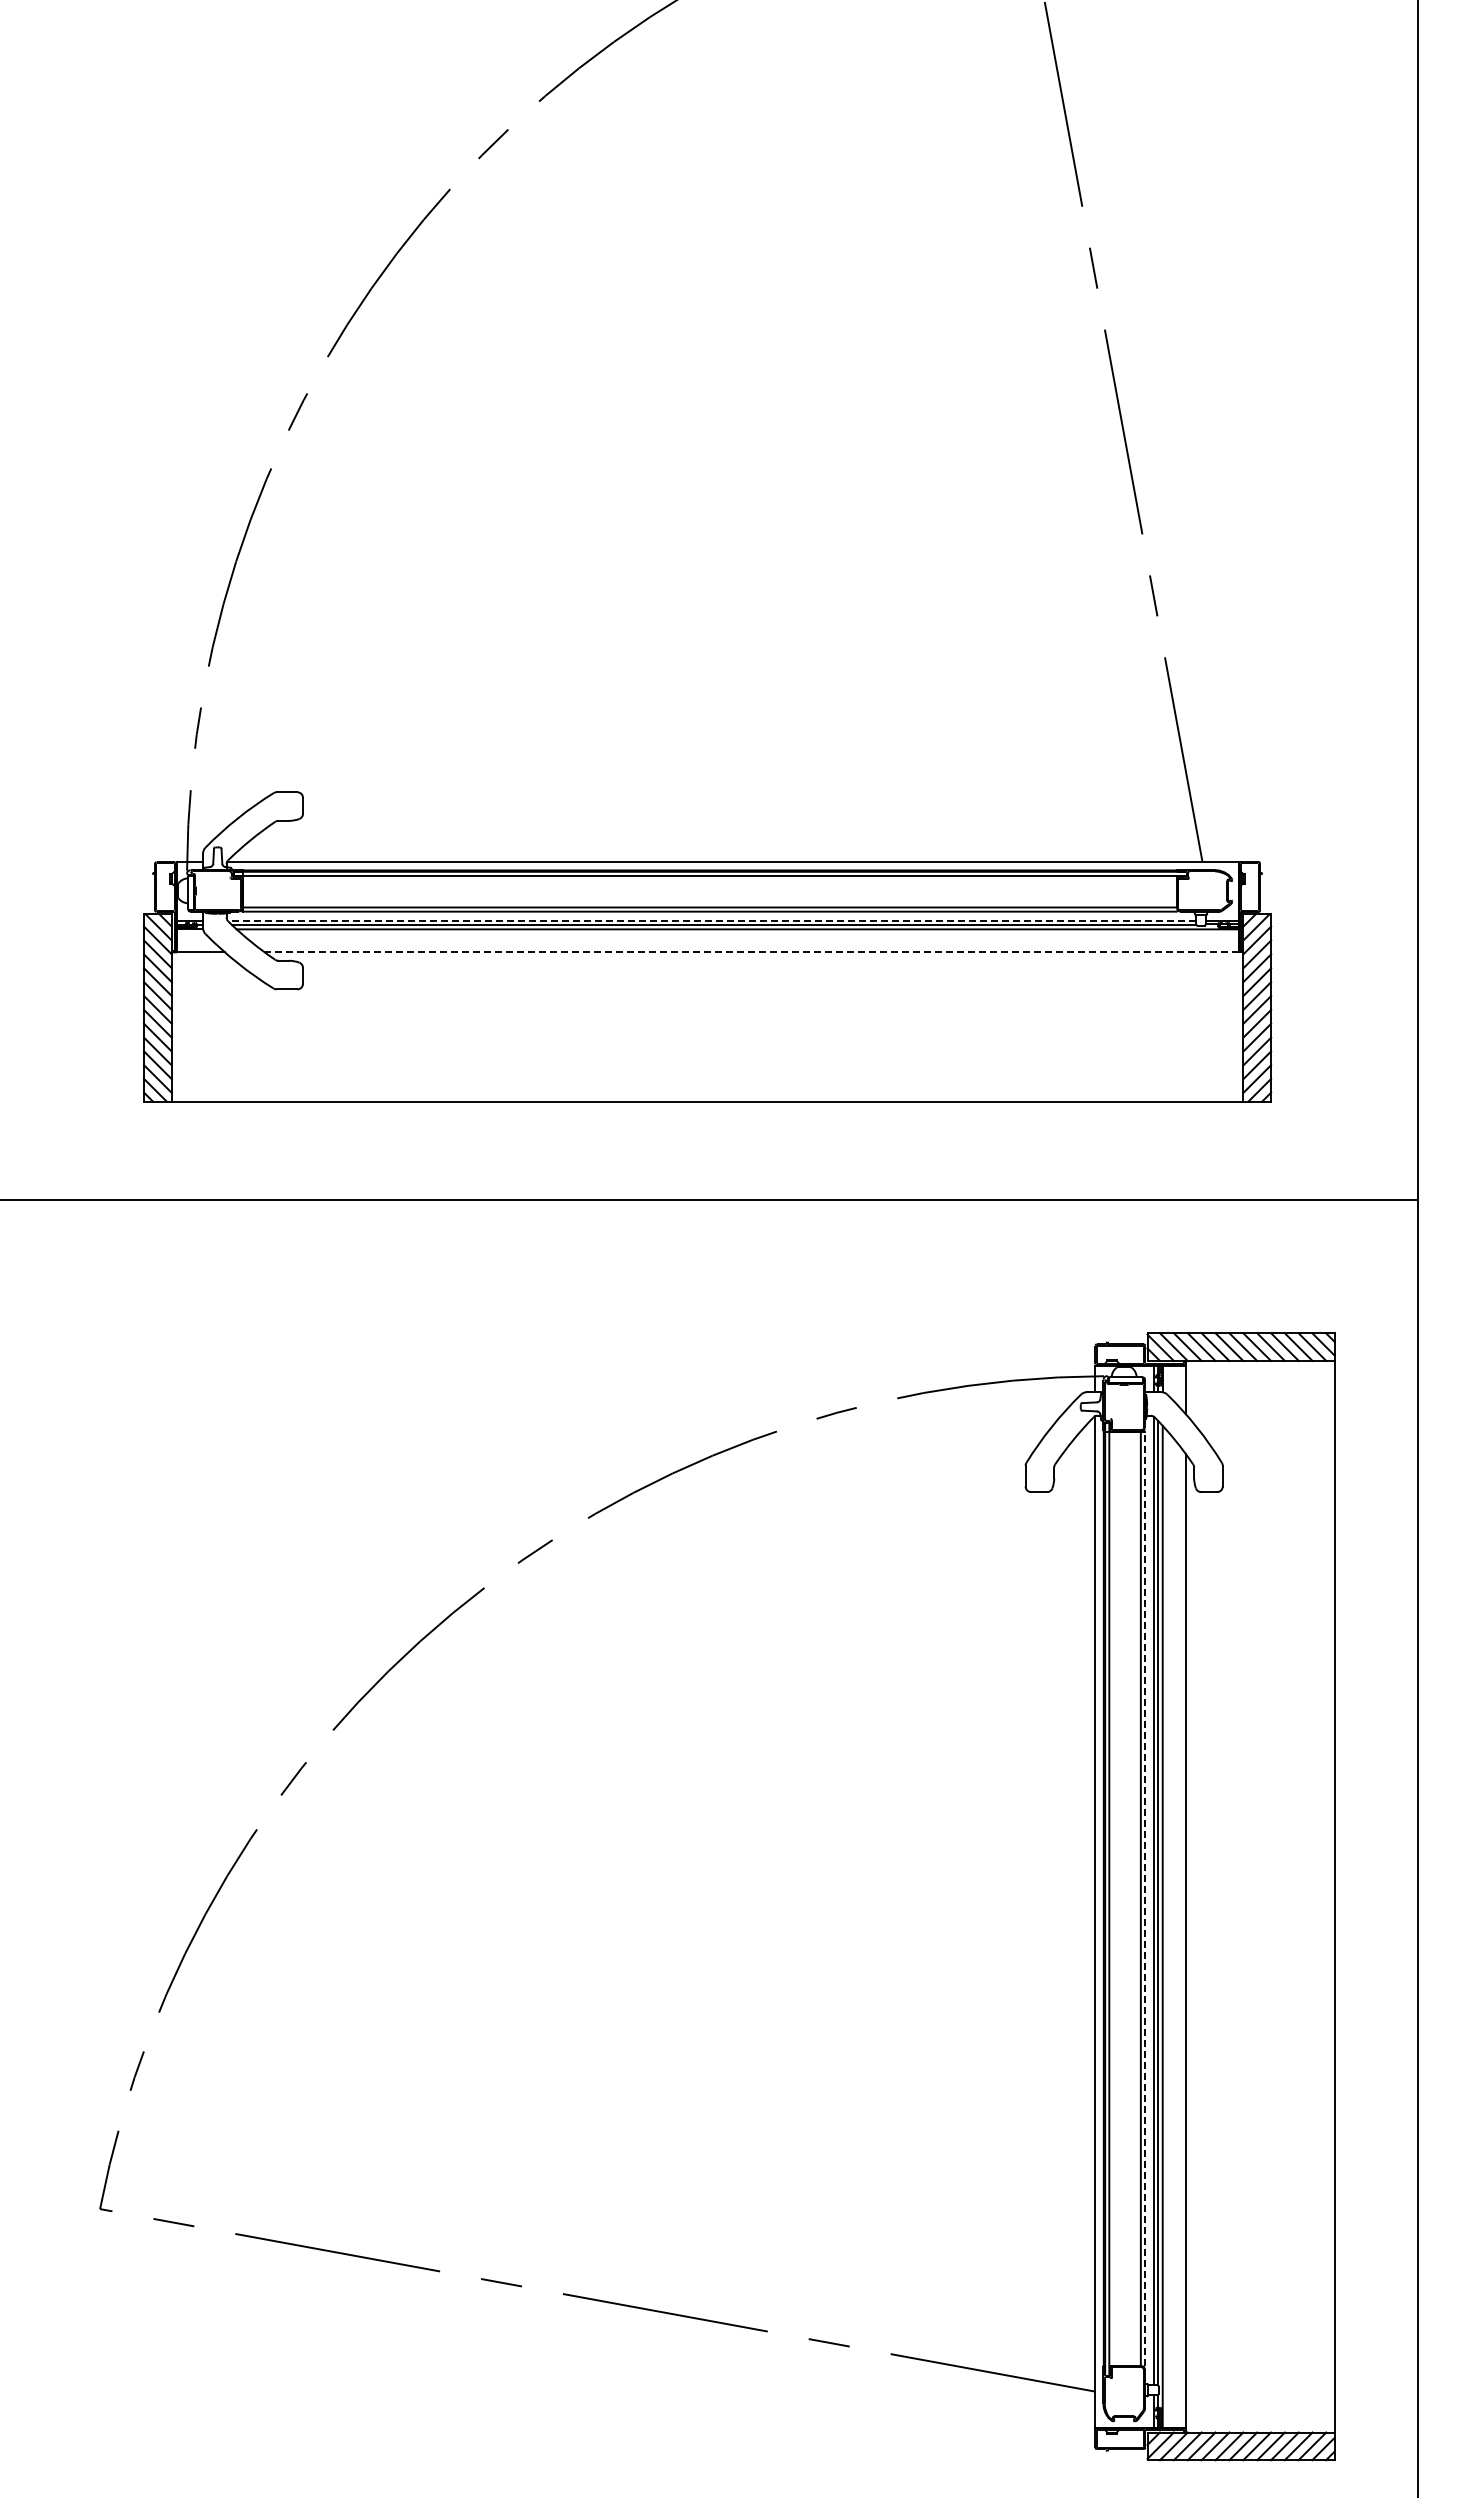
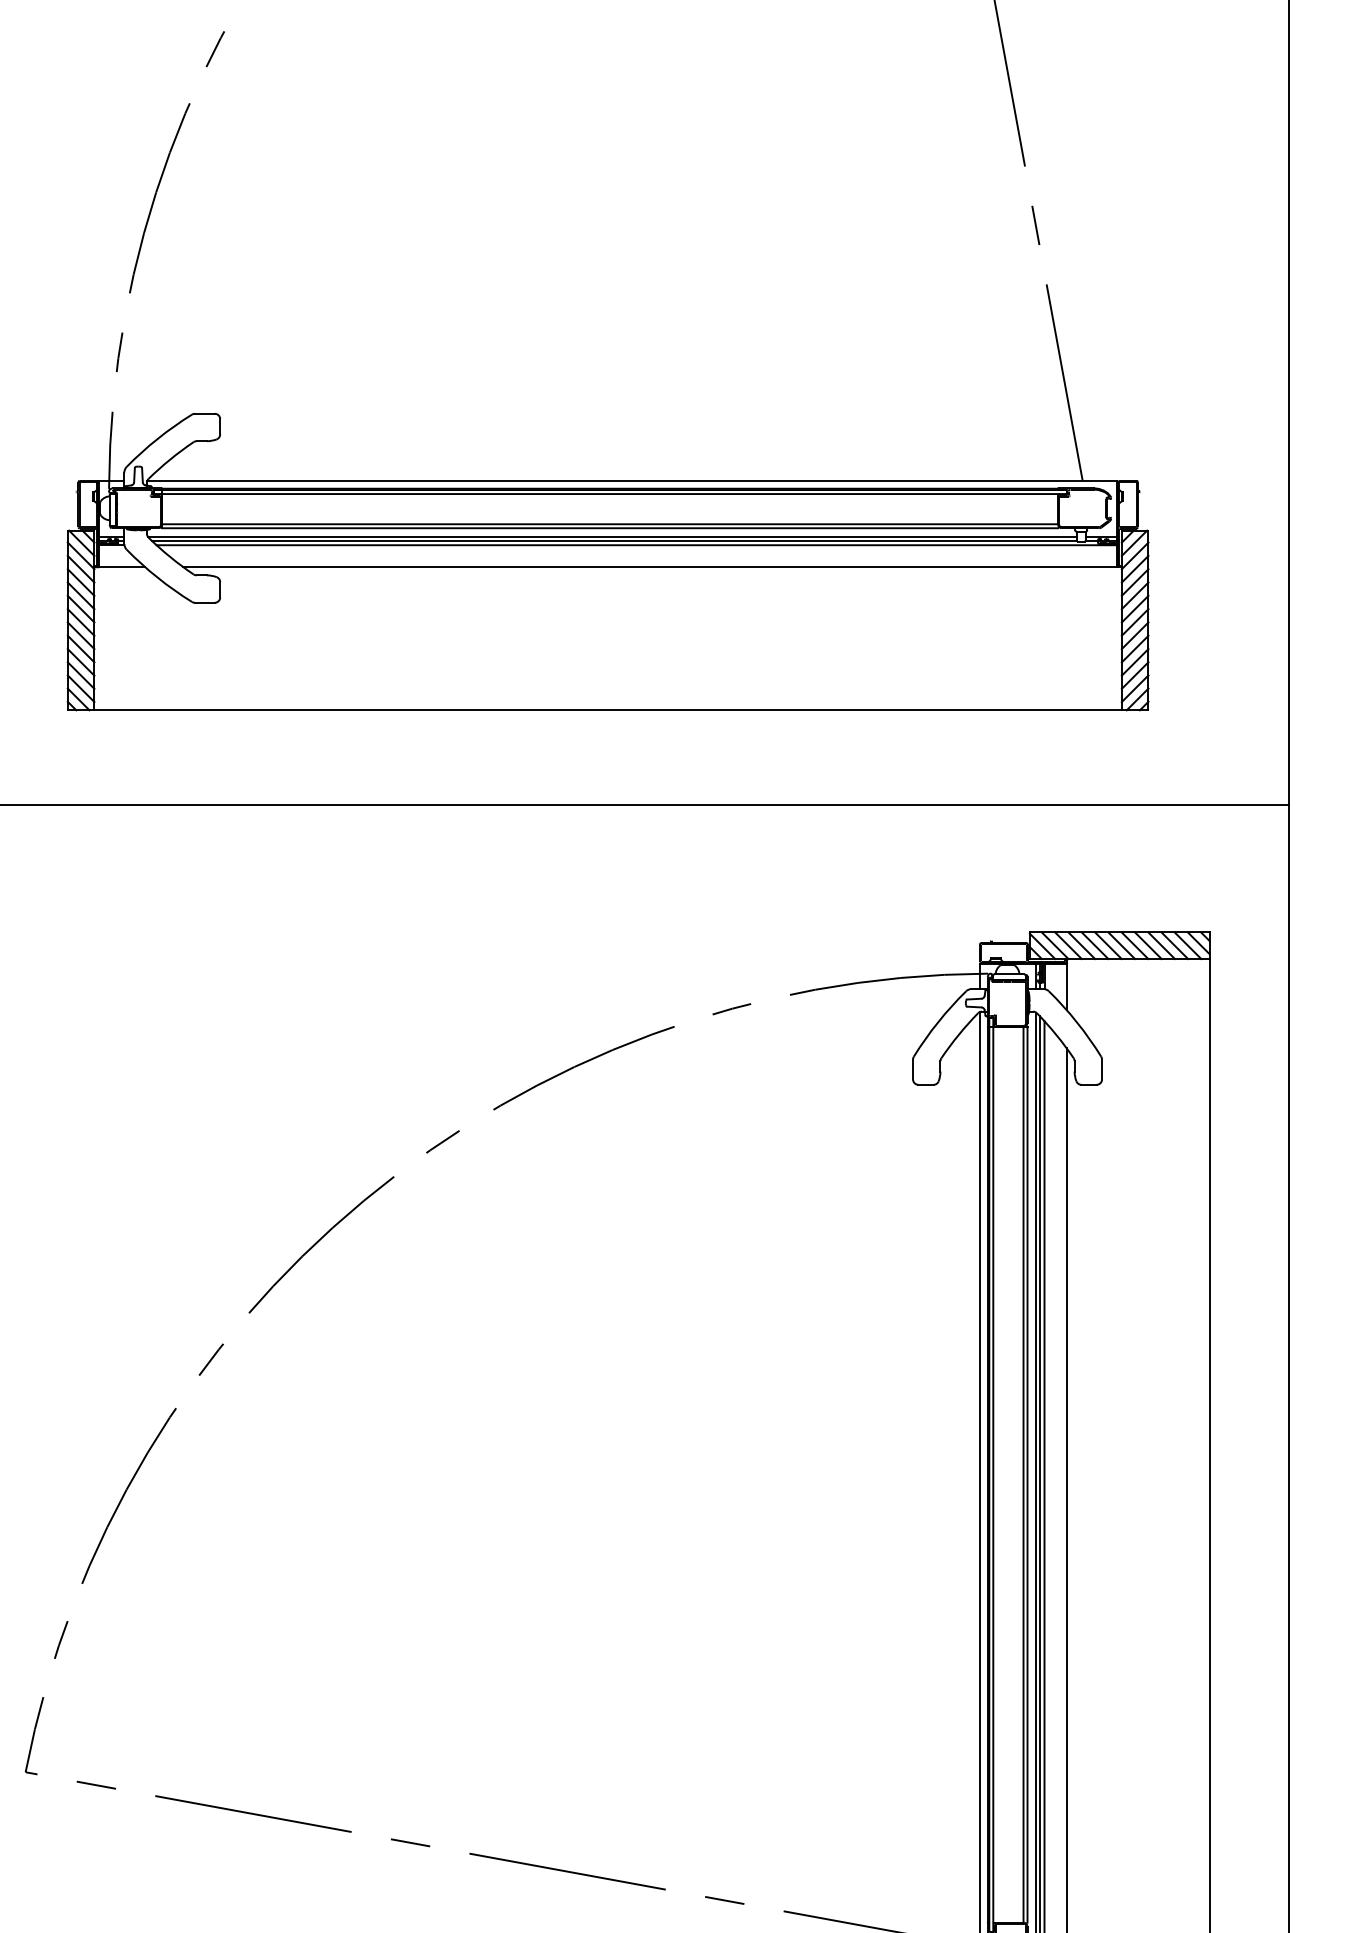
line: (711, 920) -> (611, 536), dashed -> solid
line: (751, 952) -> (650, 567), dashed -> solid
line: (1145, 1898) -> (1027, 1474), dashed -> solid

